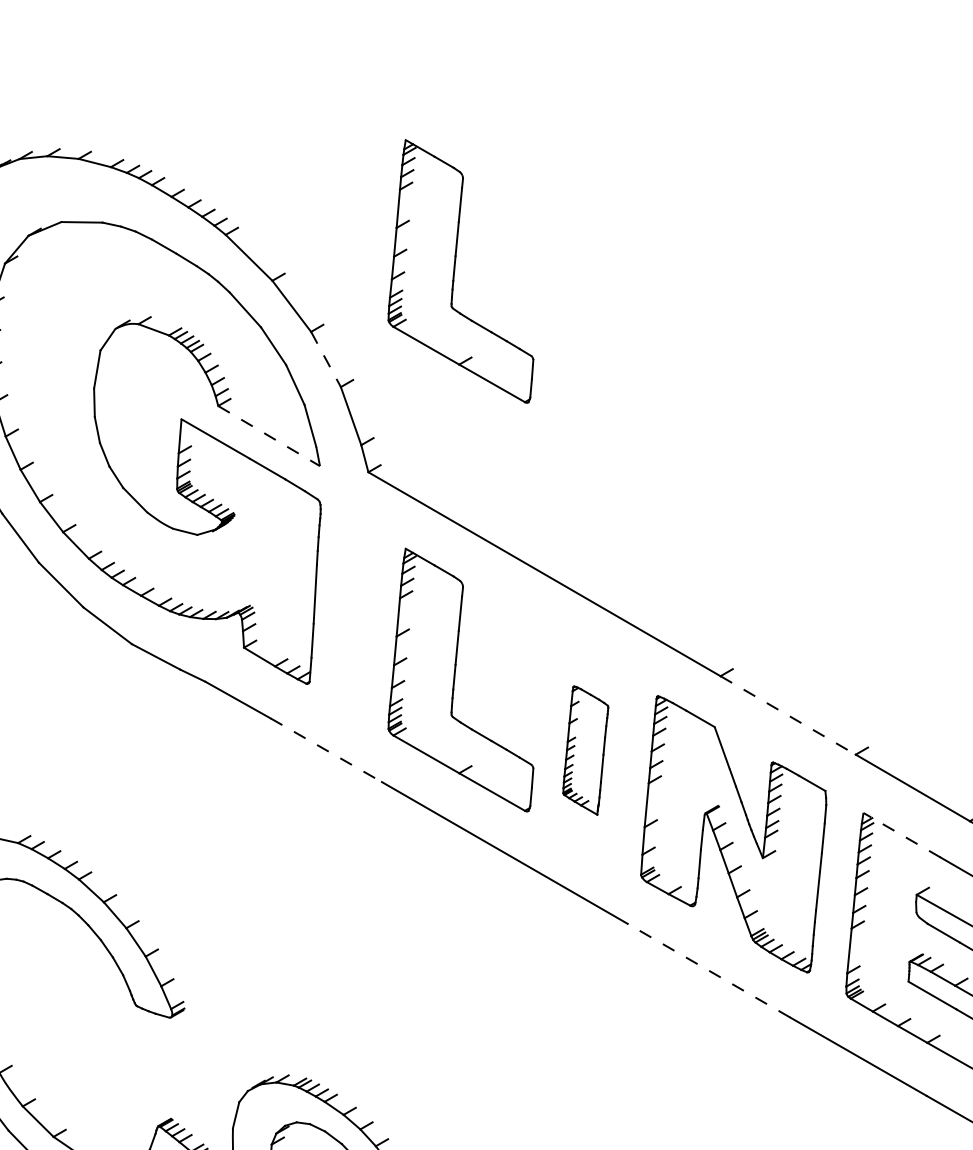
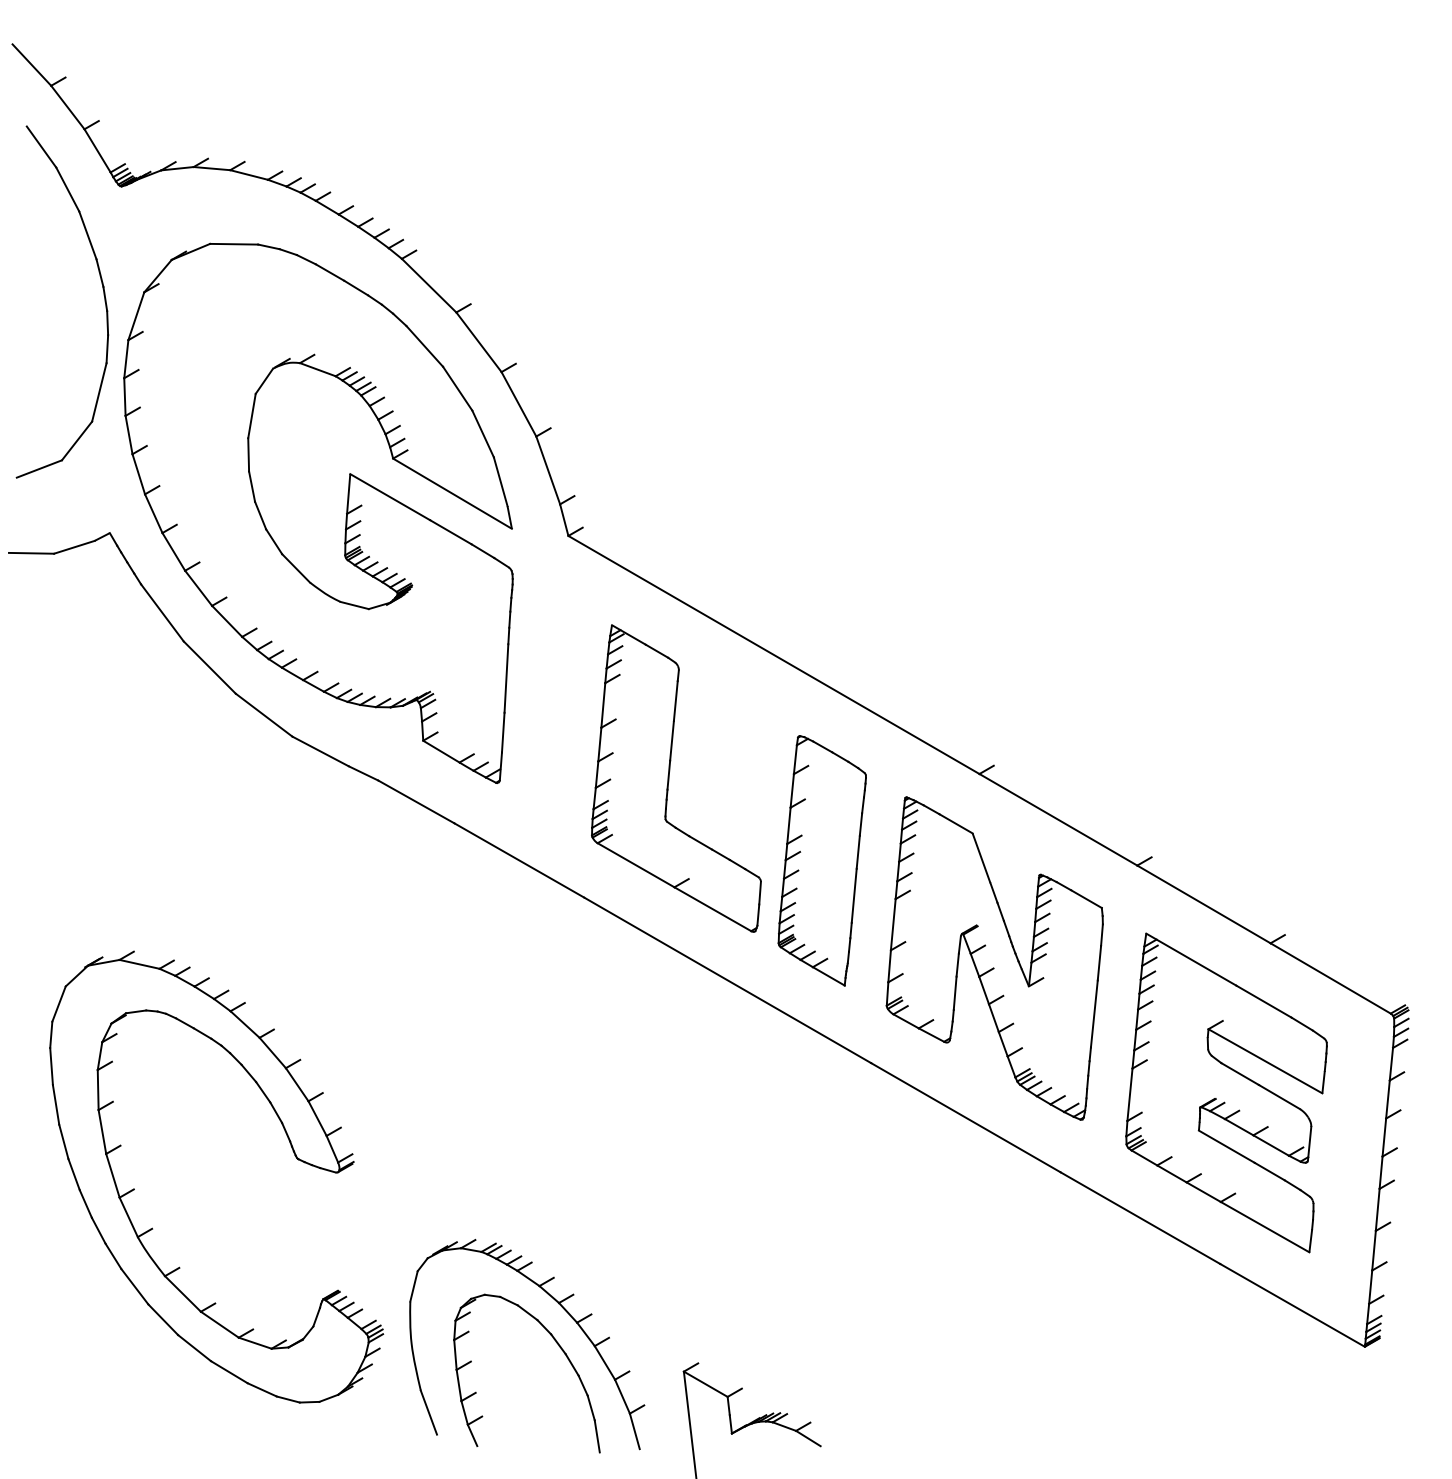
part: (455, 271) -> (669, 301), removed
line: (325, 359) -> (518, 404), dashed -> solid
line: (269, 435) -> (452, 493), dashed -> solid
line: (788, 716) -> (1058, 820), dashed -> solid
line: (326, 750) -> (519, 860), dashed -> solid
part: (585, 750) -> (821, 860), size x1.67
line: (901, 835) -> (1190, 959), dashed -> solid
line: (708, 970) -> (965, 1117), dashed -> solid

